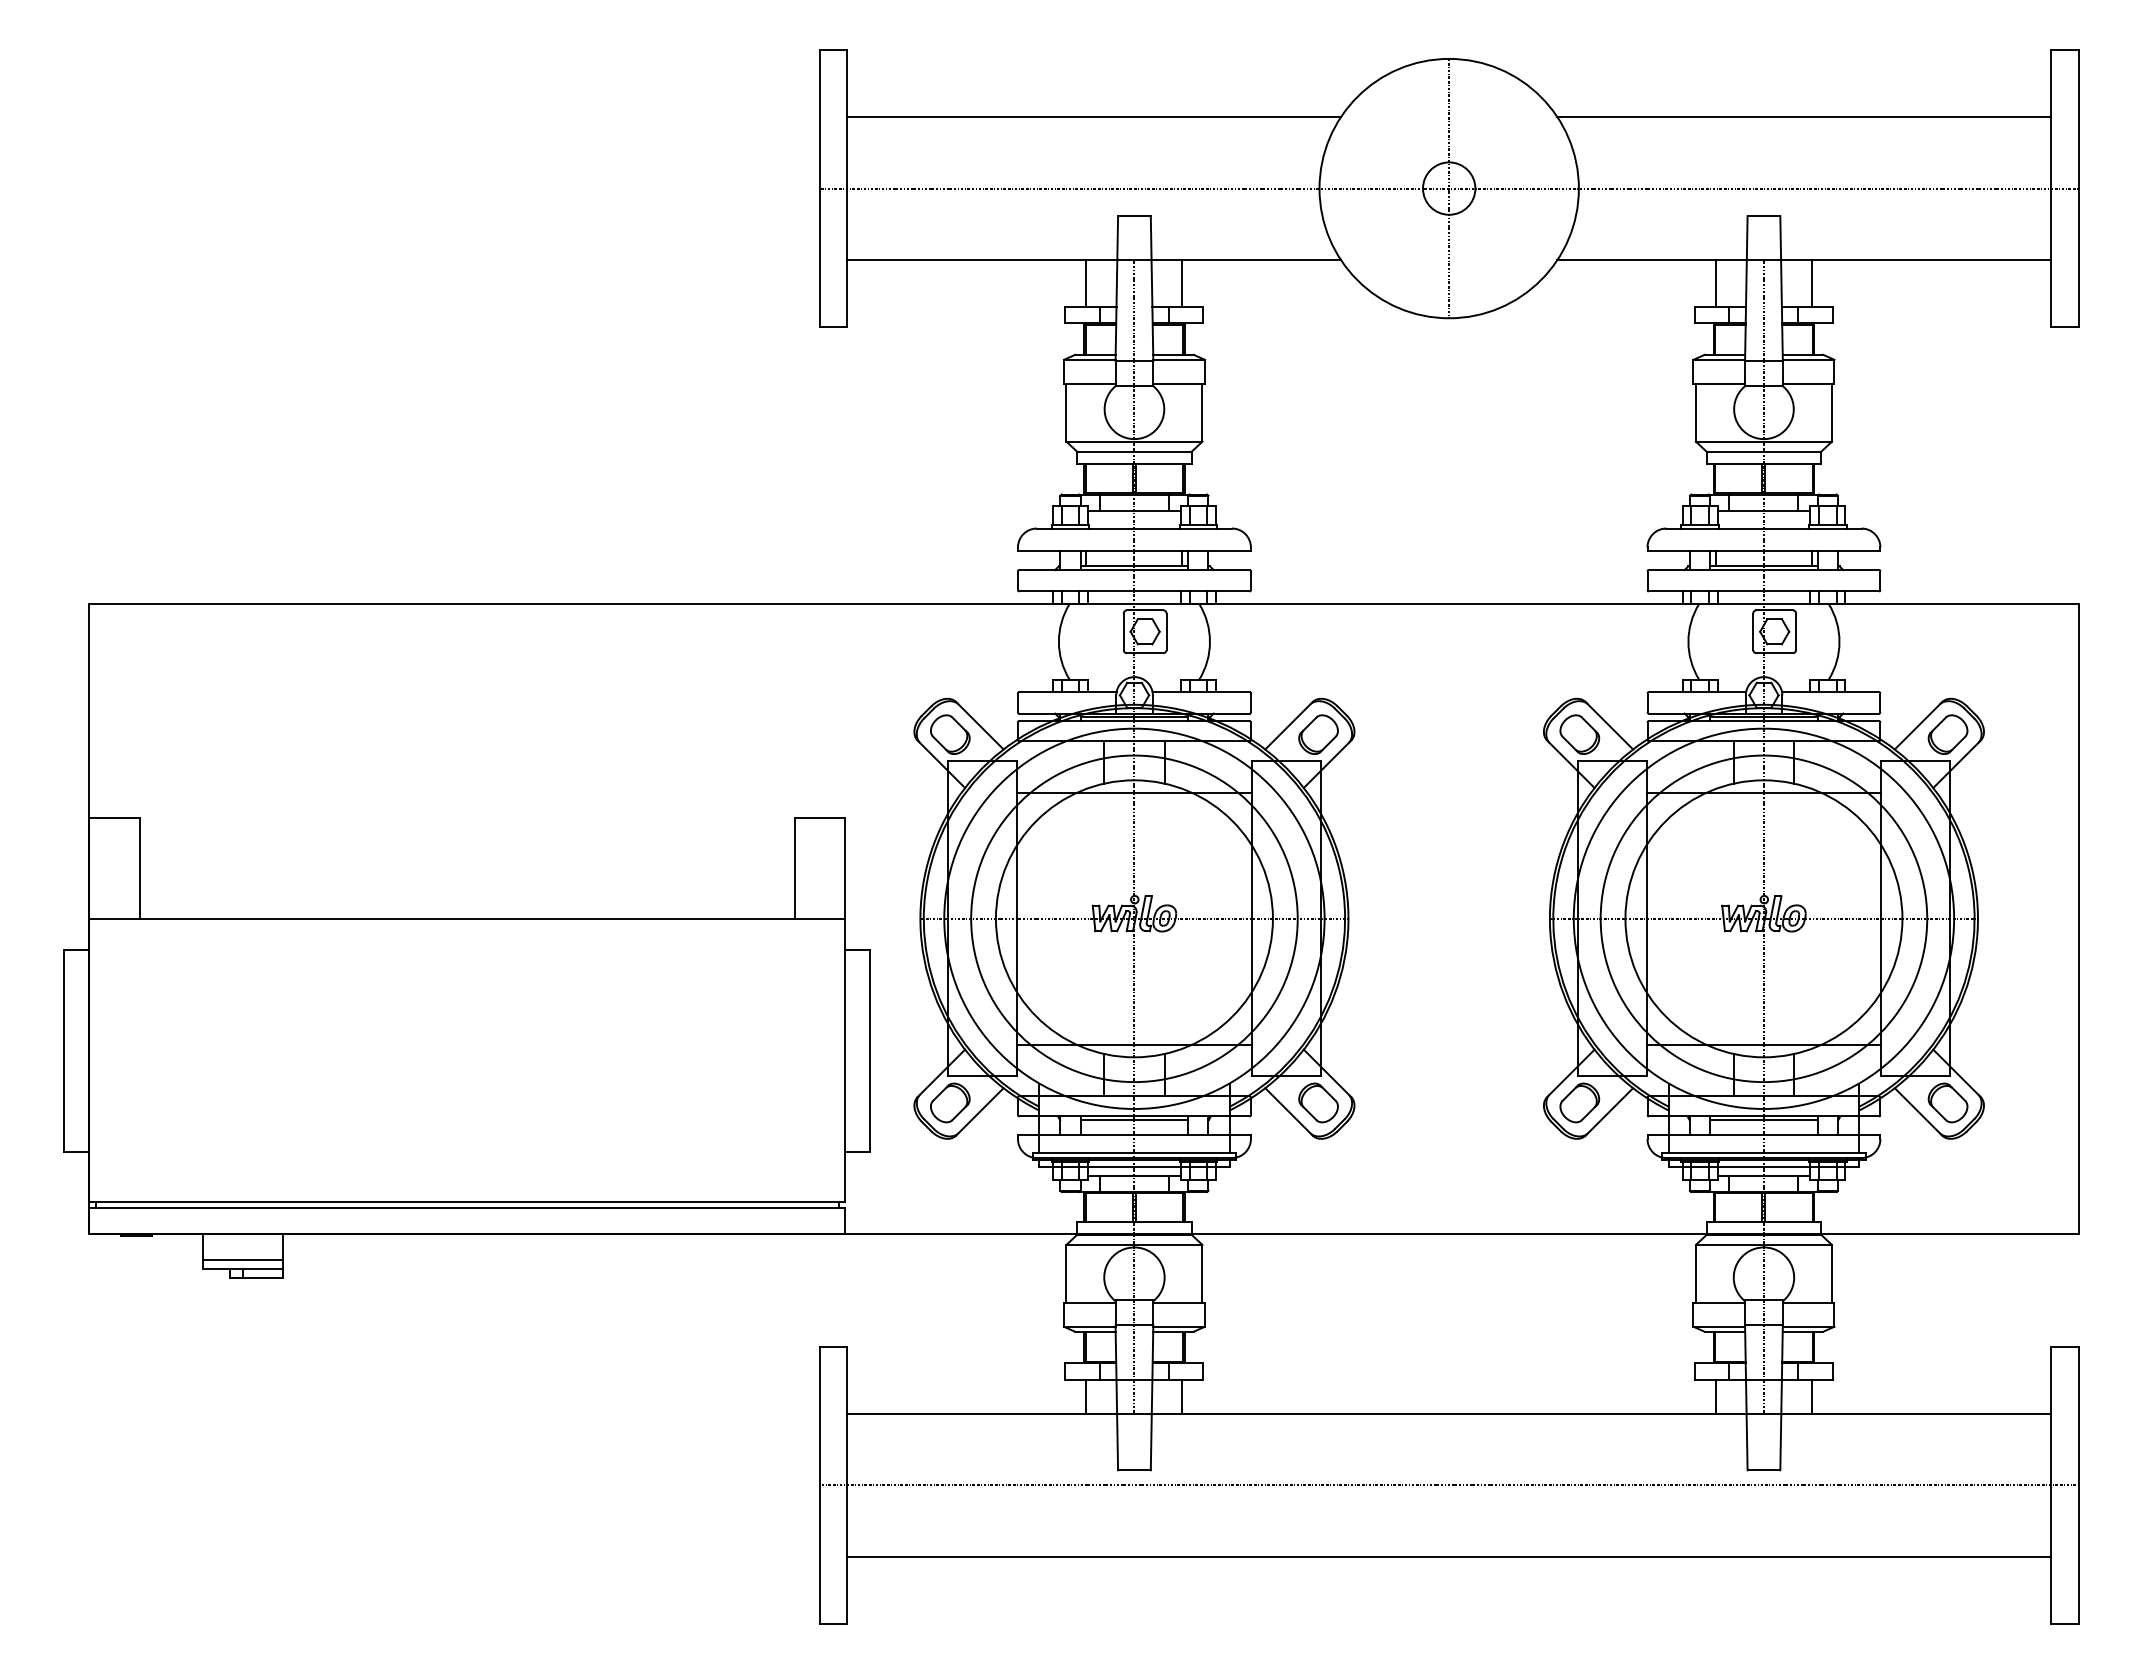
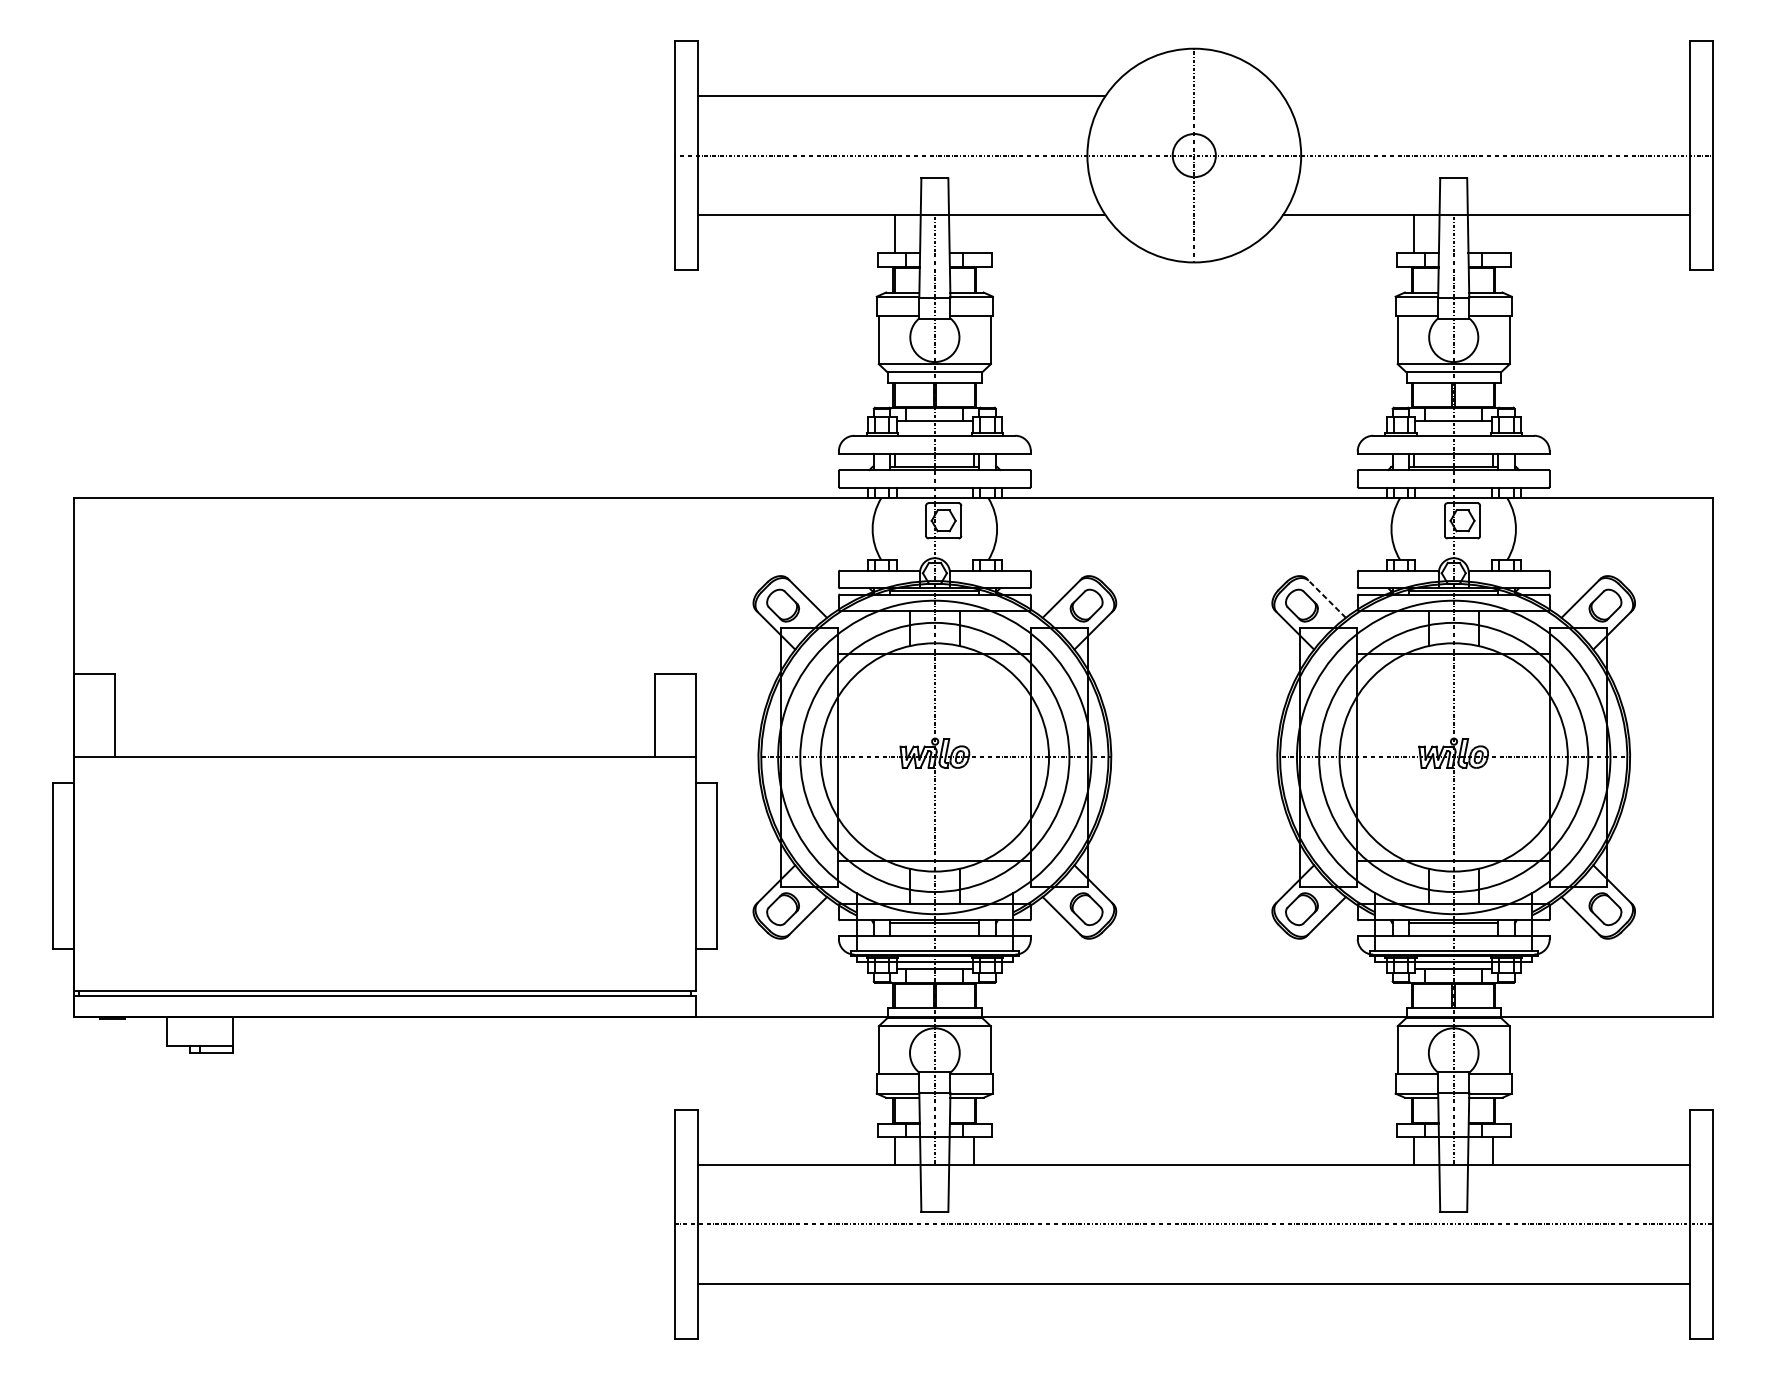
line: (1804, 116) -> (1487, 96), removed
line: (1182, 283) -> (974, 233), removed
line: (1811, 283) -> (1492, 233), removed
line: (1609, 725) -> (1326, 598), solid -> dashed
line: (242, 1260) -> (199, 1039), removed

